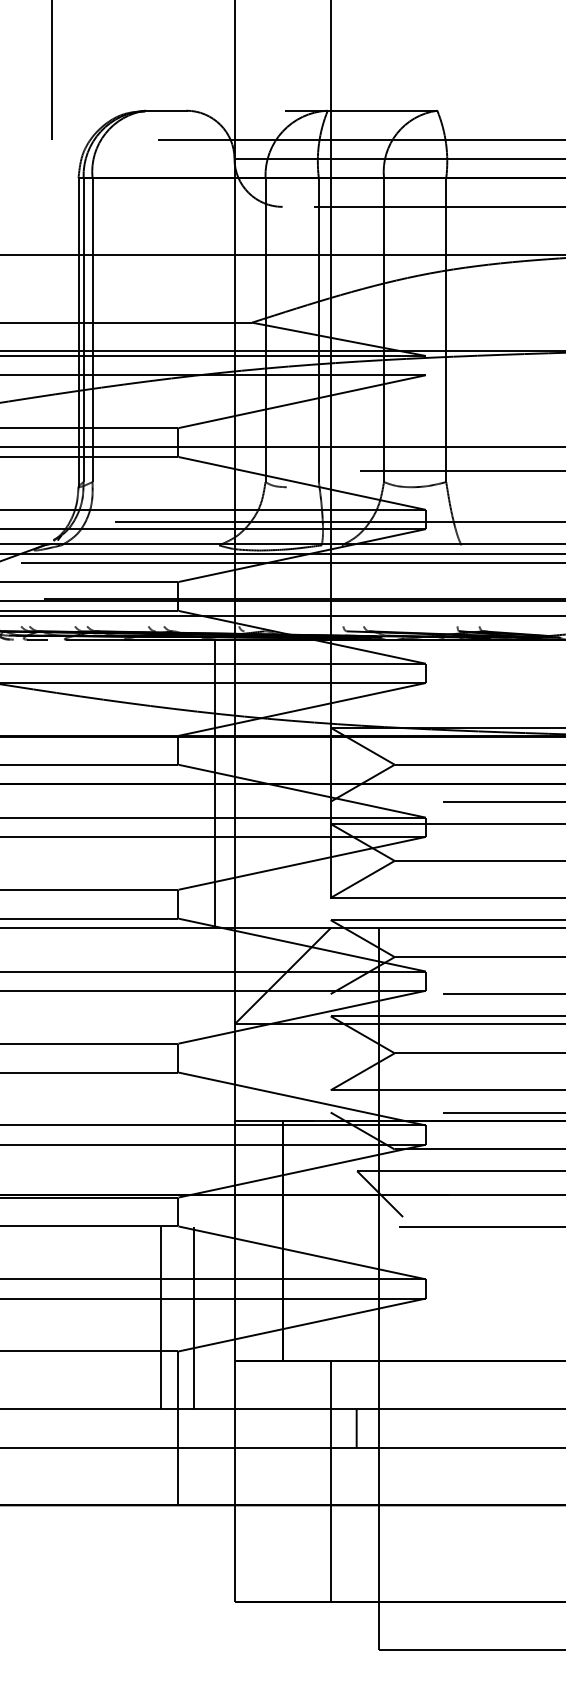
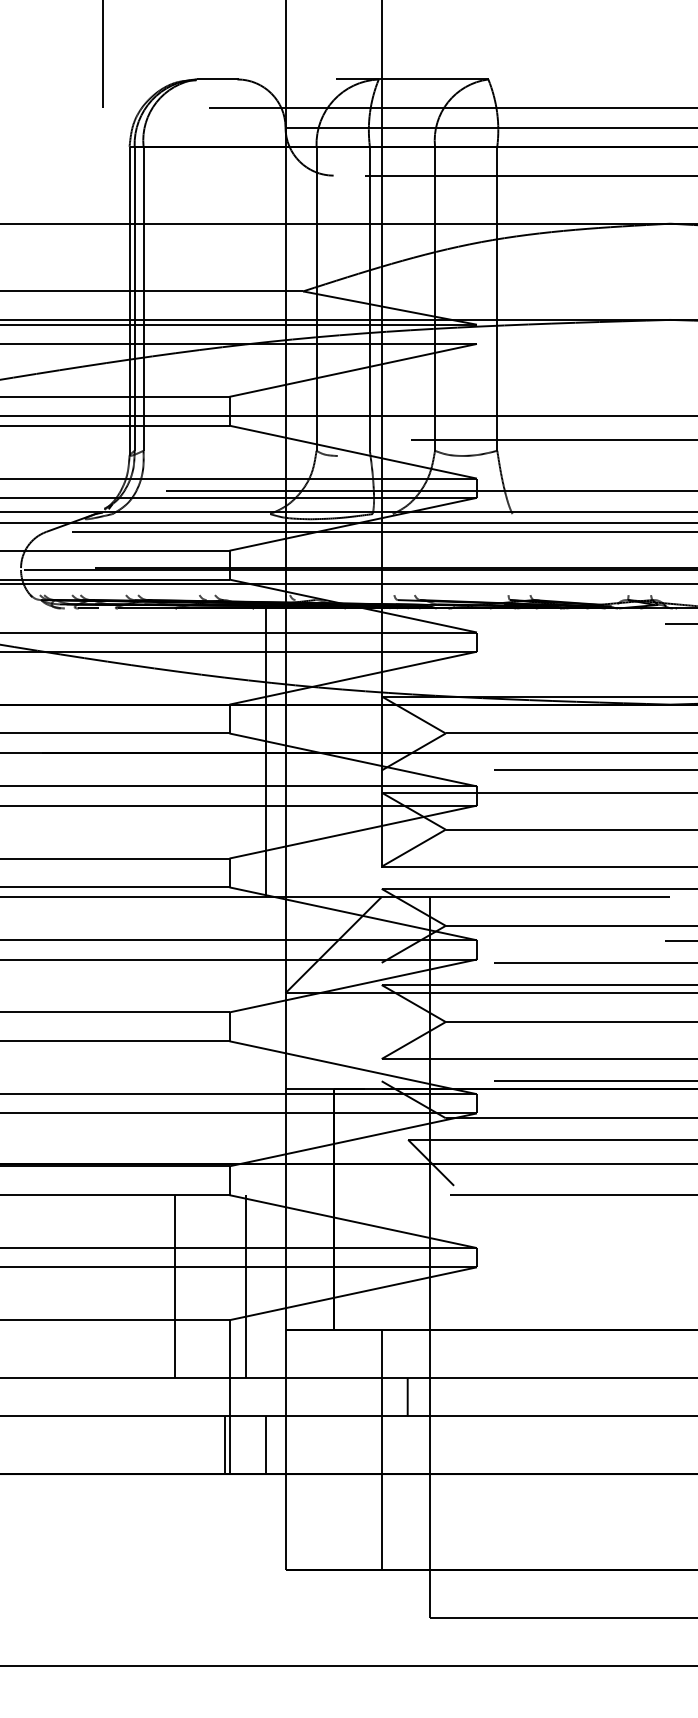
line: (161, 1317) -> (175, 1286), moved
line: (174, 1476) -> (225, 1445), added
line: (215, 1476) -> (266, 1445), added

